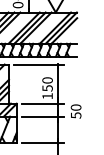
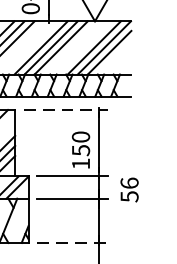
line: (38, 64) -> (65, 109), solid -> dashed
text: (75, 107) -> (128, 183), 50 -> 56
line: (42, 142) -> (72, 242), solid -> dashed

